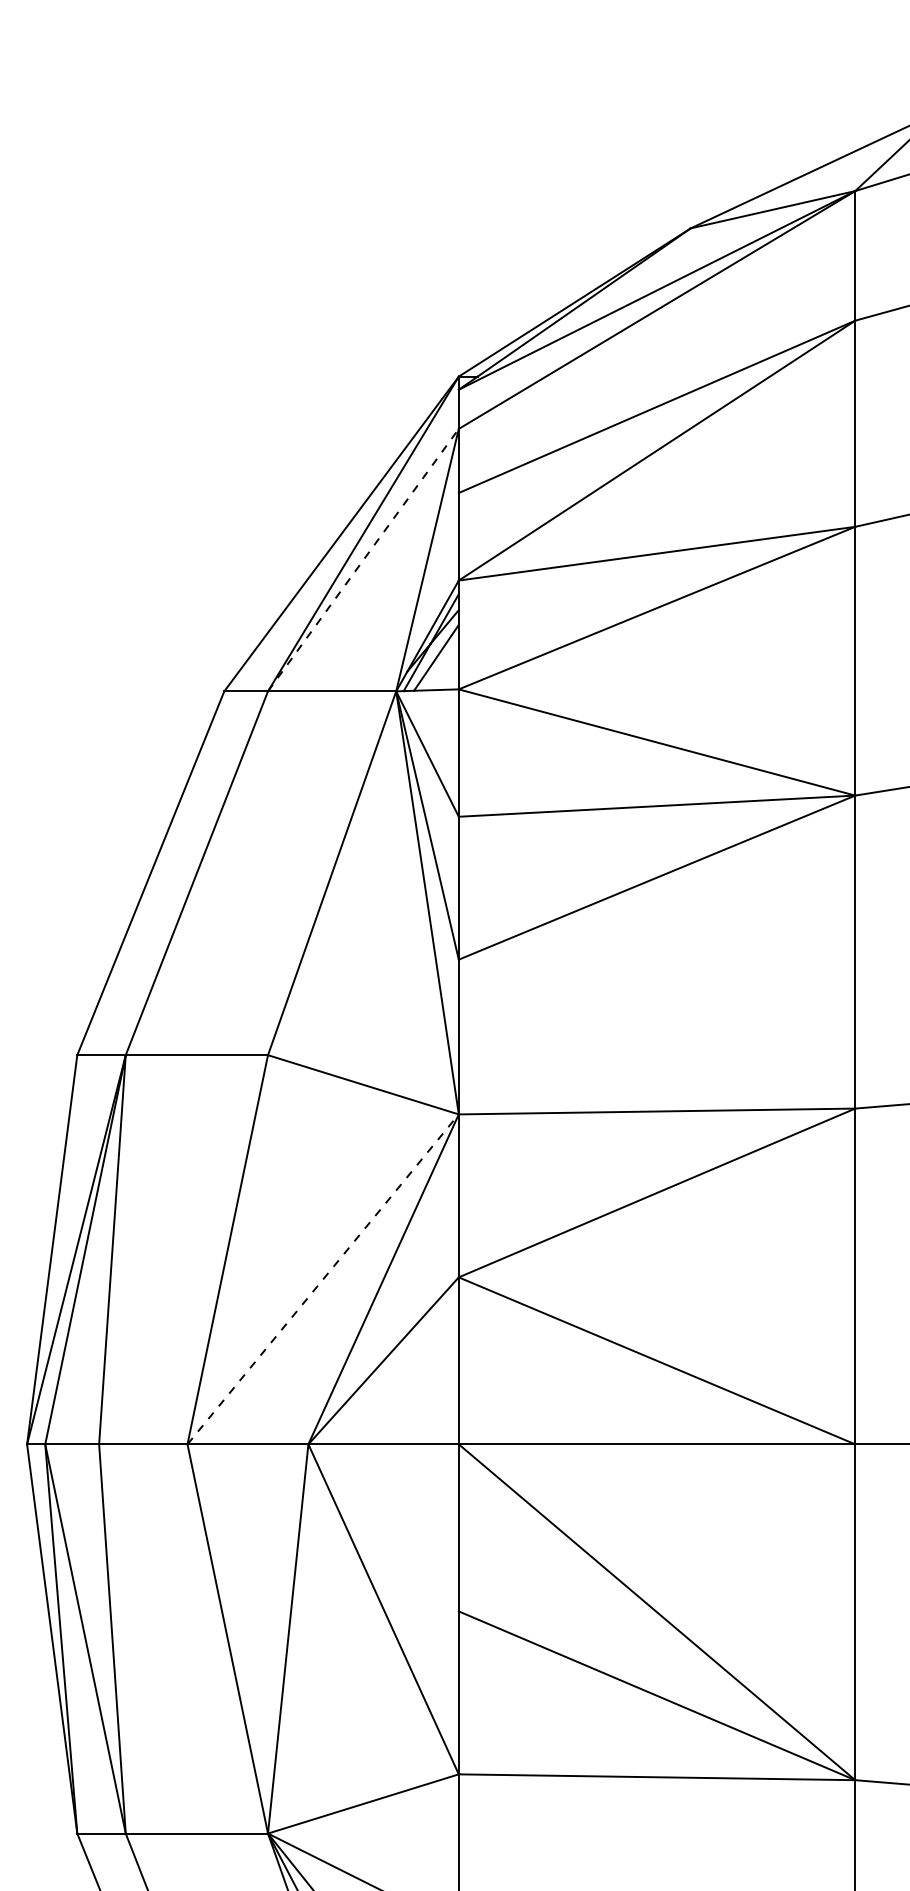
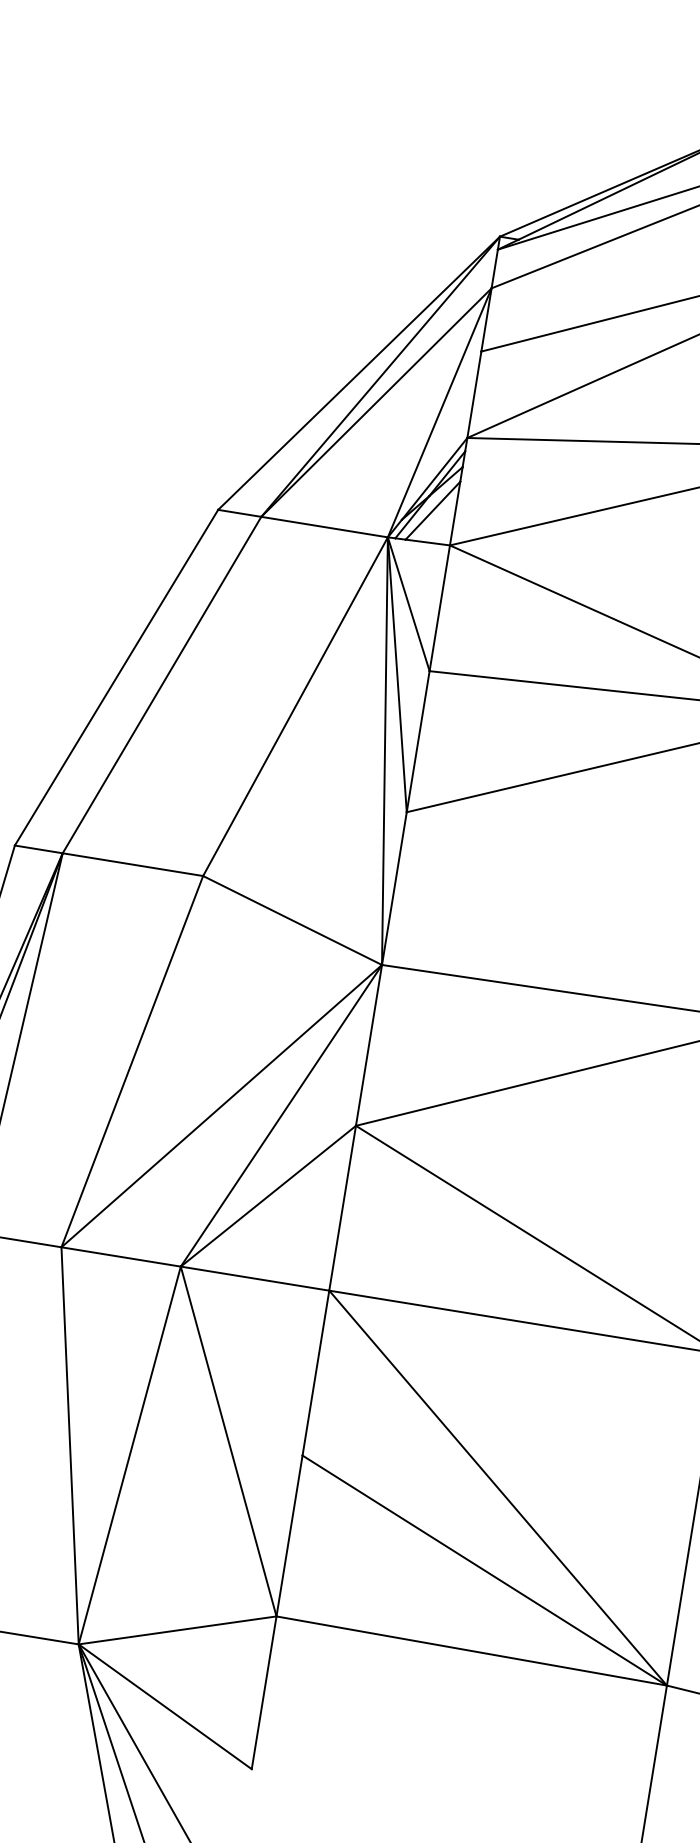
line: (363, 559) -> (376, 401), dashed -> solid
line: (323, 1279) -> (222, 1106), dashed -> solid

